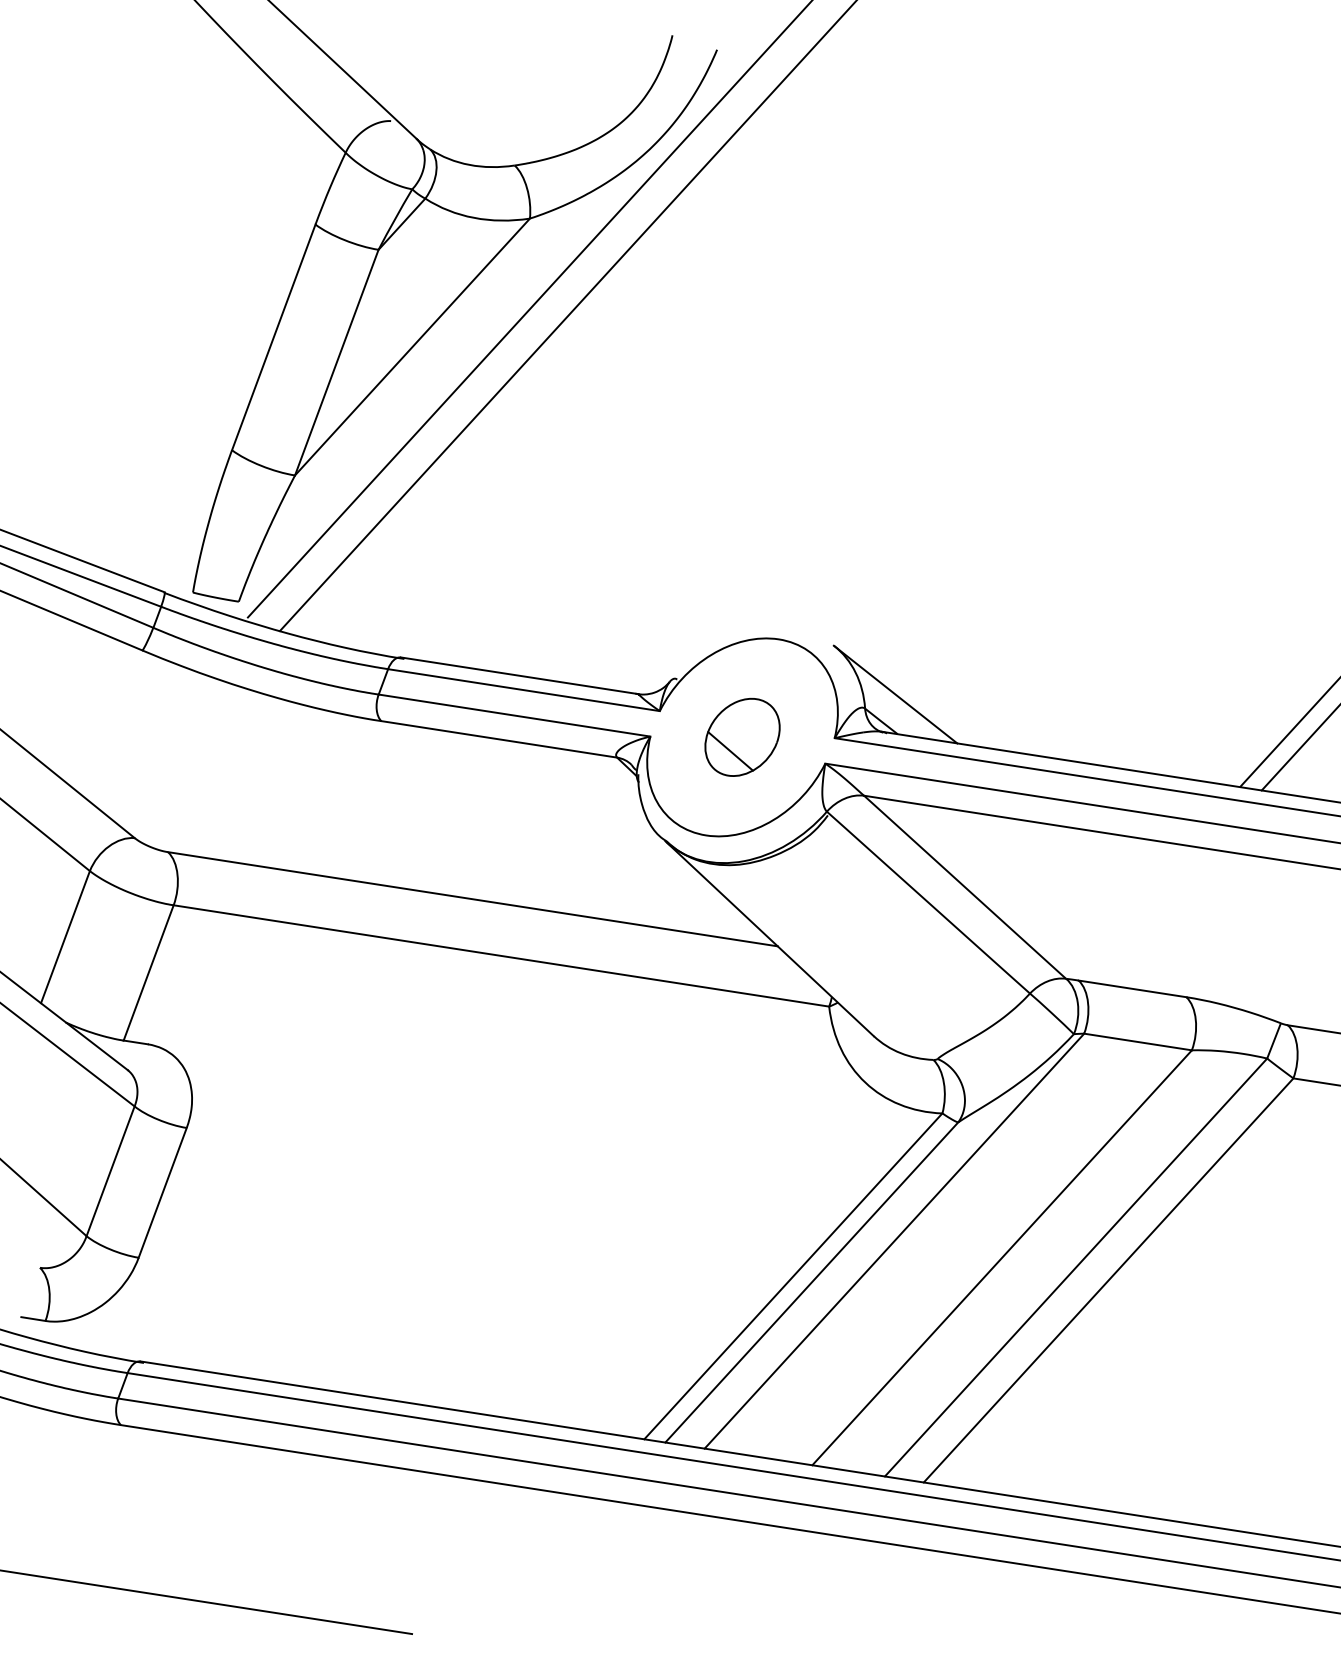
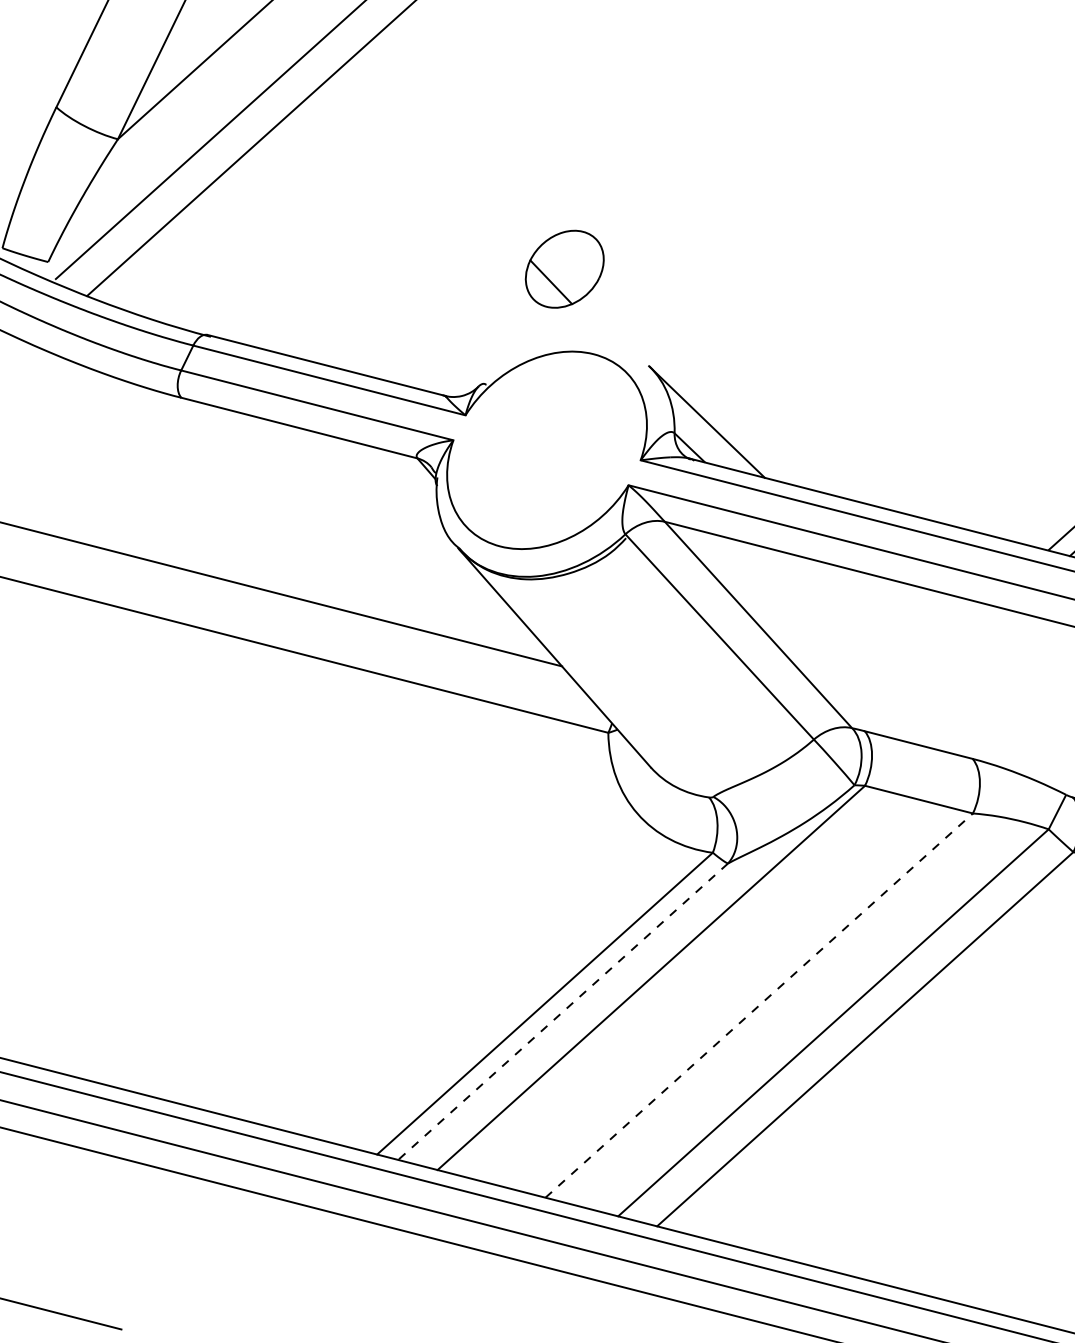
part: (742, 736) -> (564, 268), moved
line: (1002, 1257) -> (759, 1005), solid -> dashed
line: (811, 1282) -> (562, 1011), solid -> dashed

